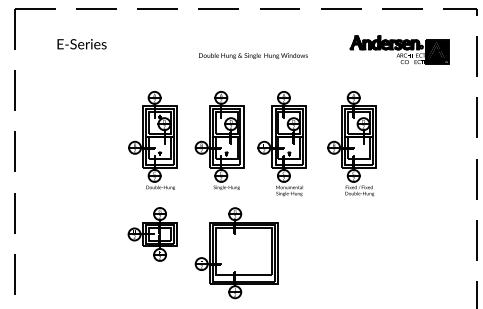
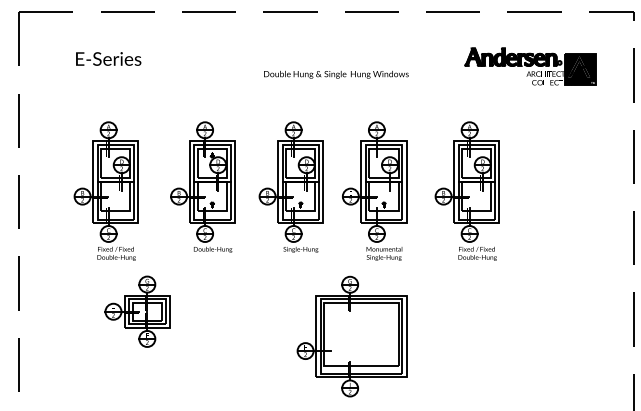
part: (79, 143) -> (105, 190), added
part: (152, 234) -> (137, 311), moved
part: (236, 253) -> (351, 336), moved

